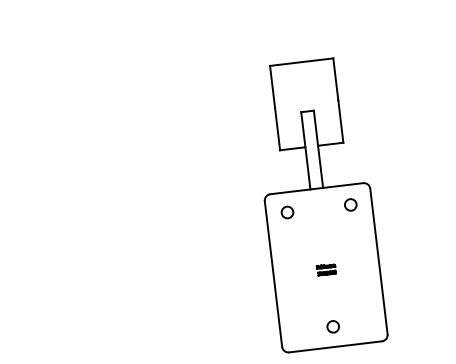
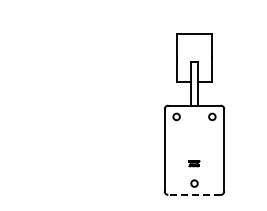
part: (326, 269) -> (194, 163), moved
line: (335, 346) -> (194, 194), solid -> dashed

